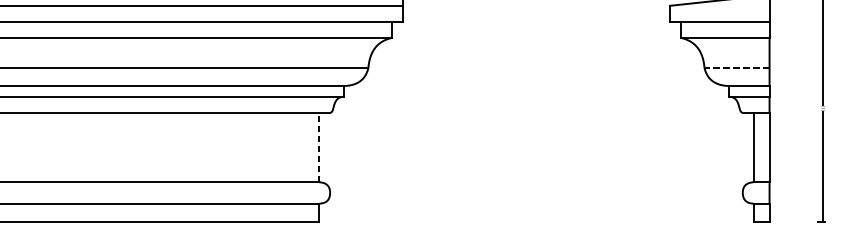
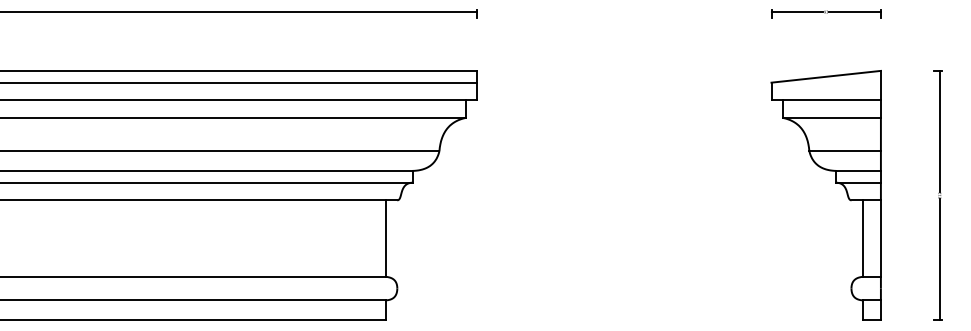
line: (737, 68) -> (845, 151), dashed -> solid
line: (319, 147) -> (385, 238), dashed -> solid

